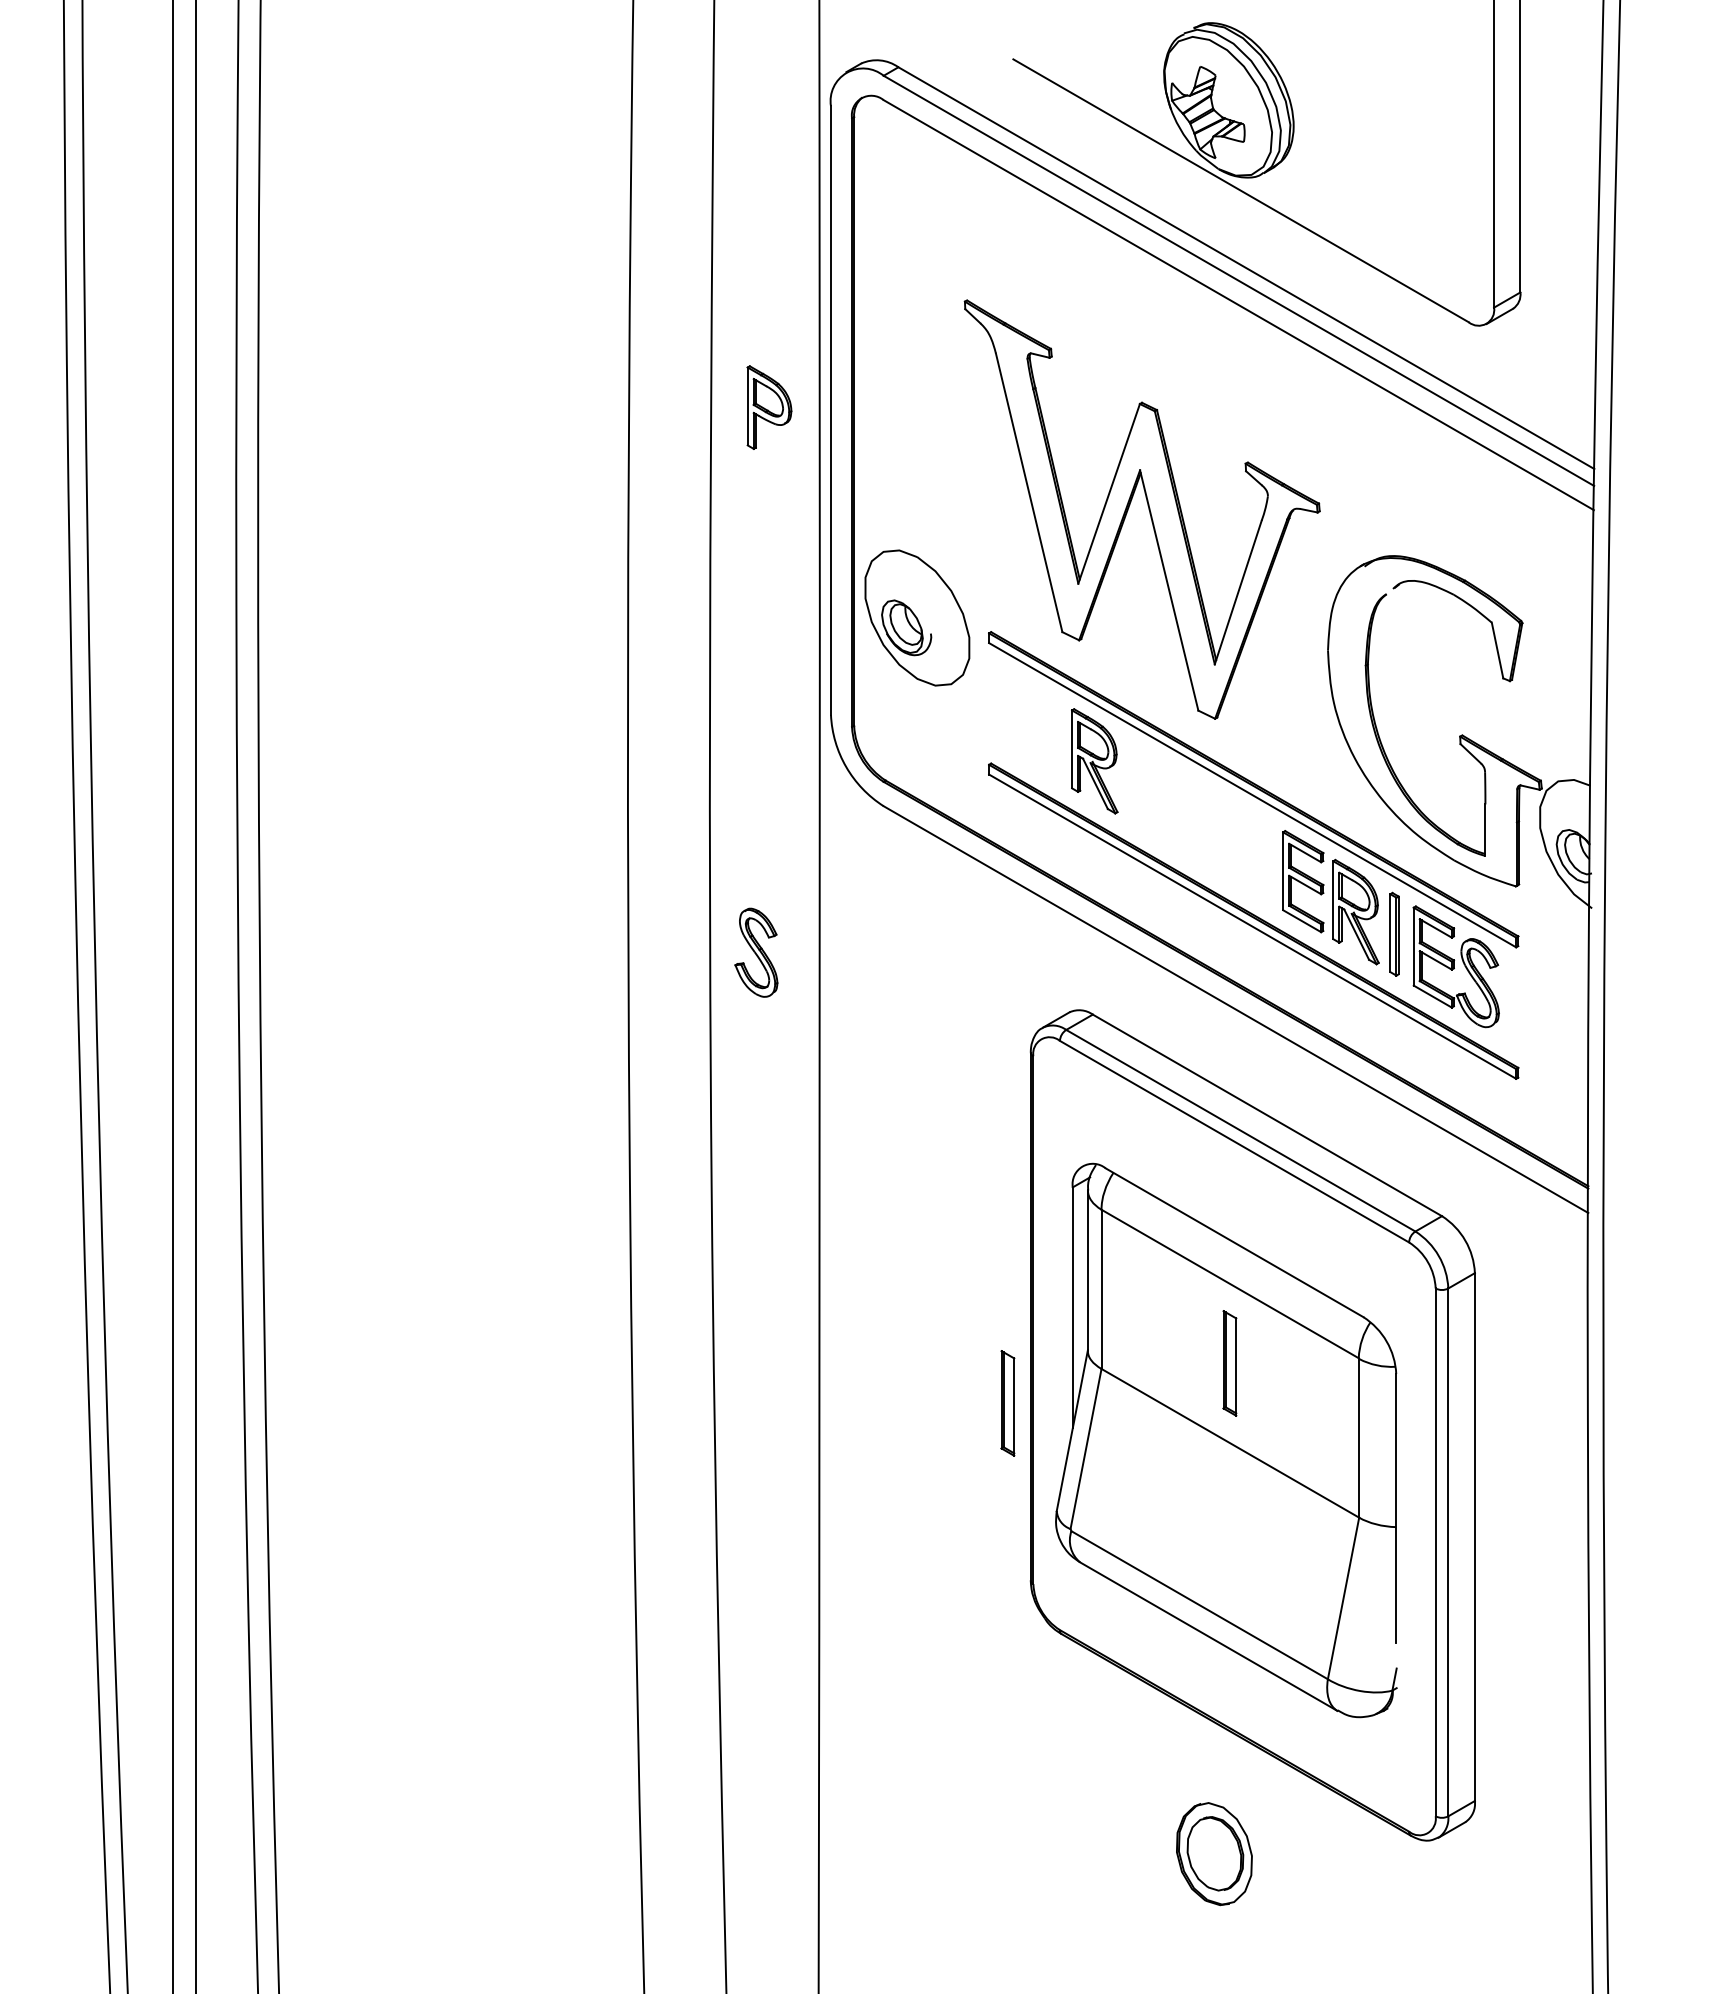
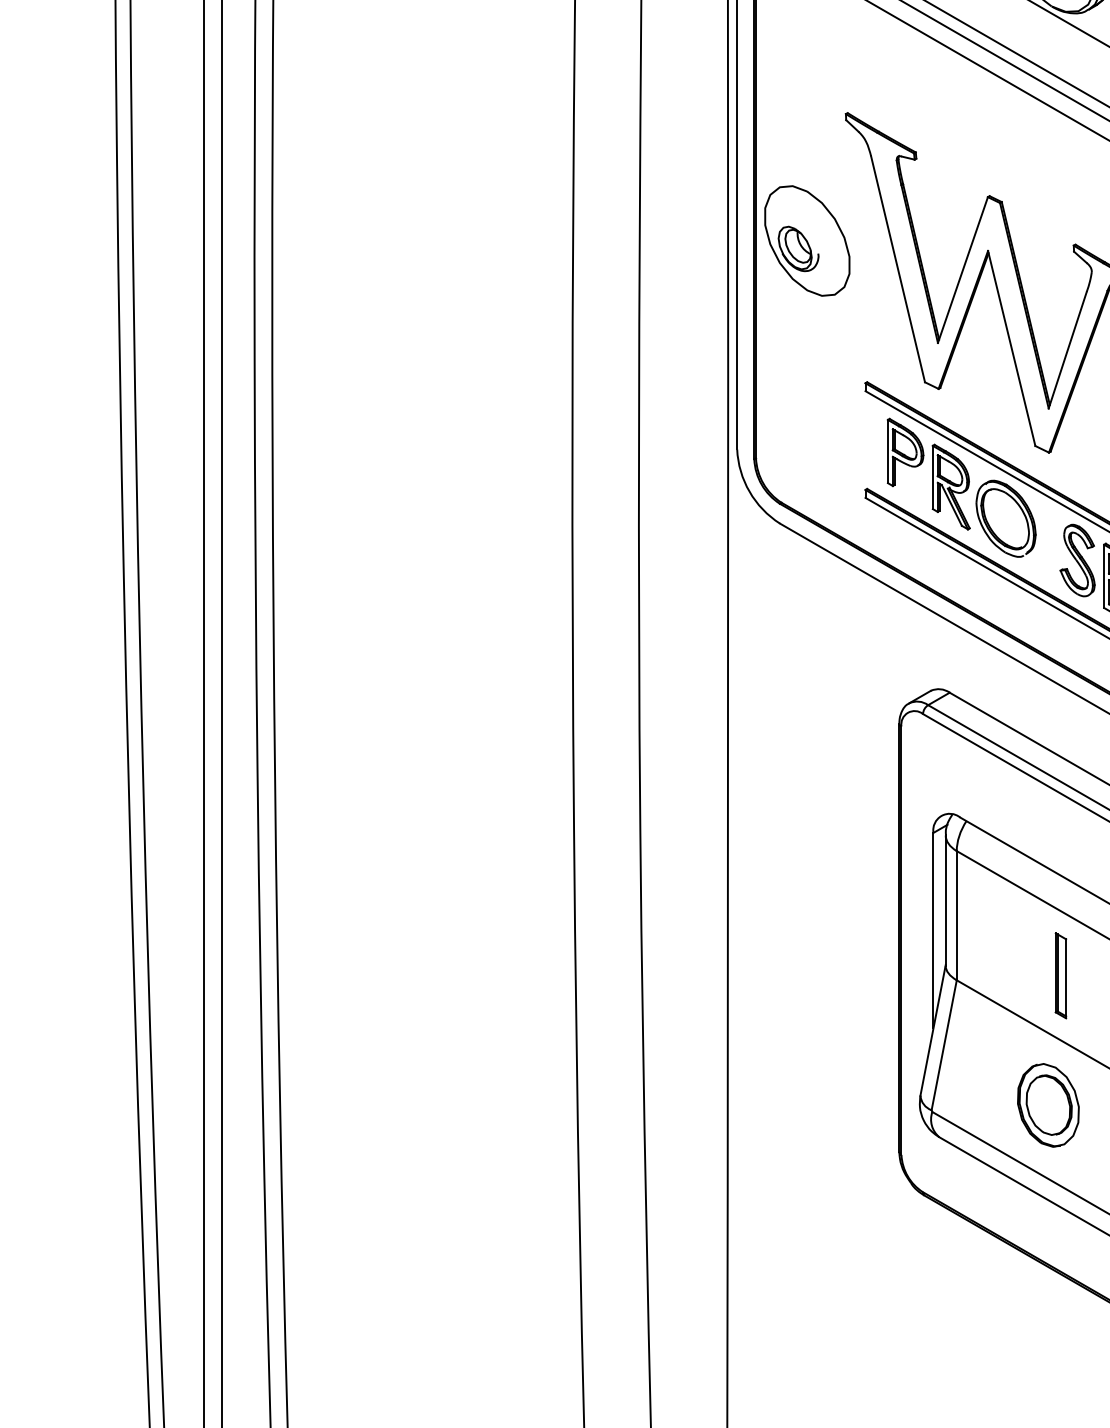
part: (769, 407) -> (905, 452), moved
part: (917, 617) -> (807, 240), moved
part: (1161, 800) -> (1005, 518), added
part: (756, 952) -> (1077, 560), moved
part: (1007, 1403) -> (880, 1008), removed
part: (1214, 1854) -> (1048, 1105), moved

